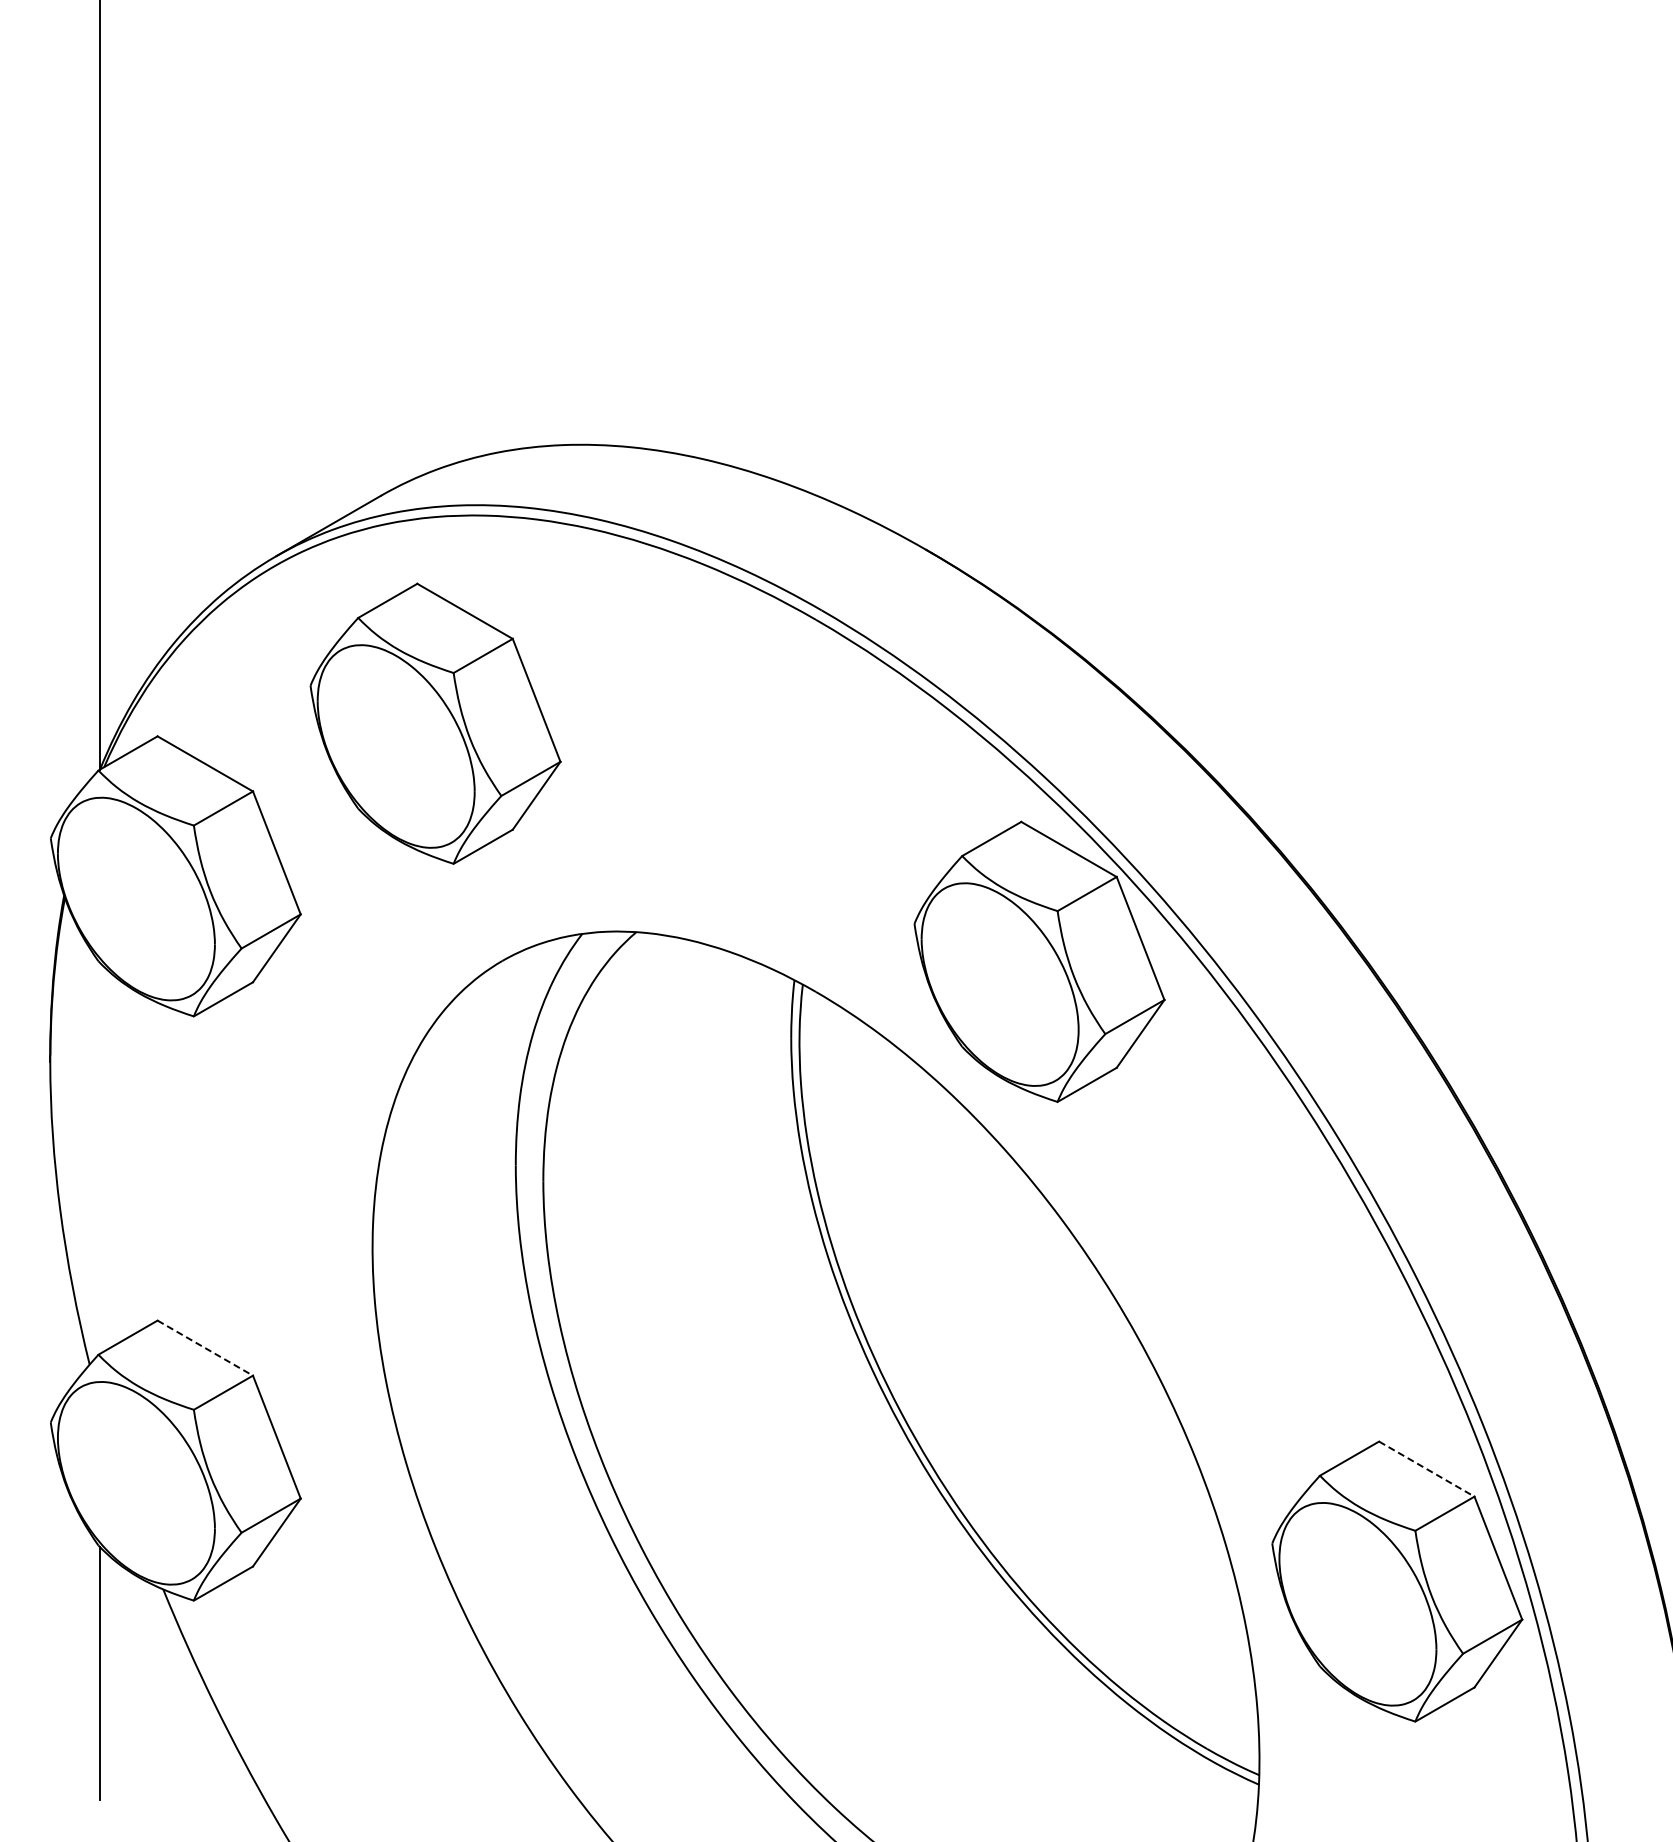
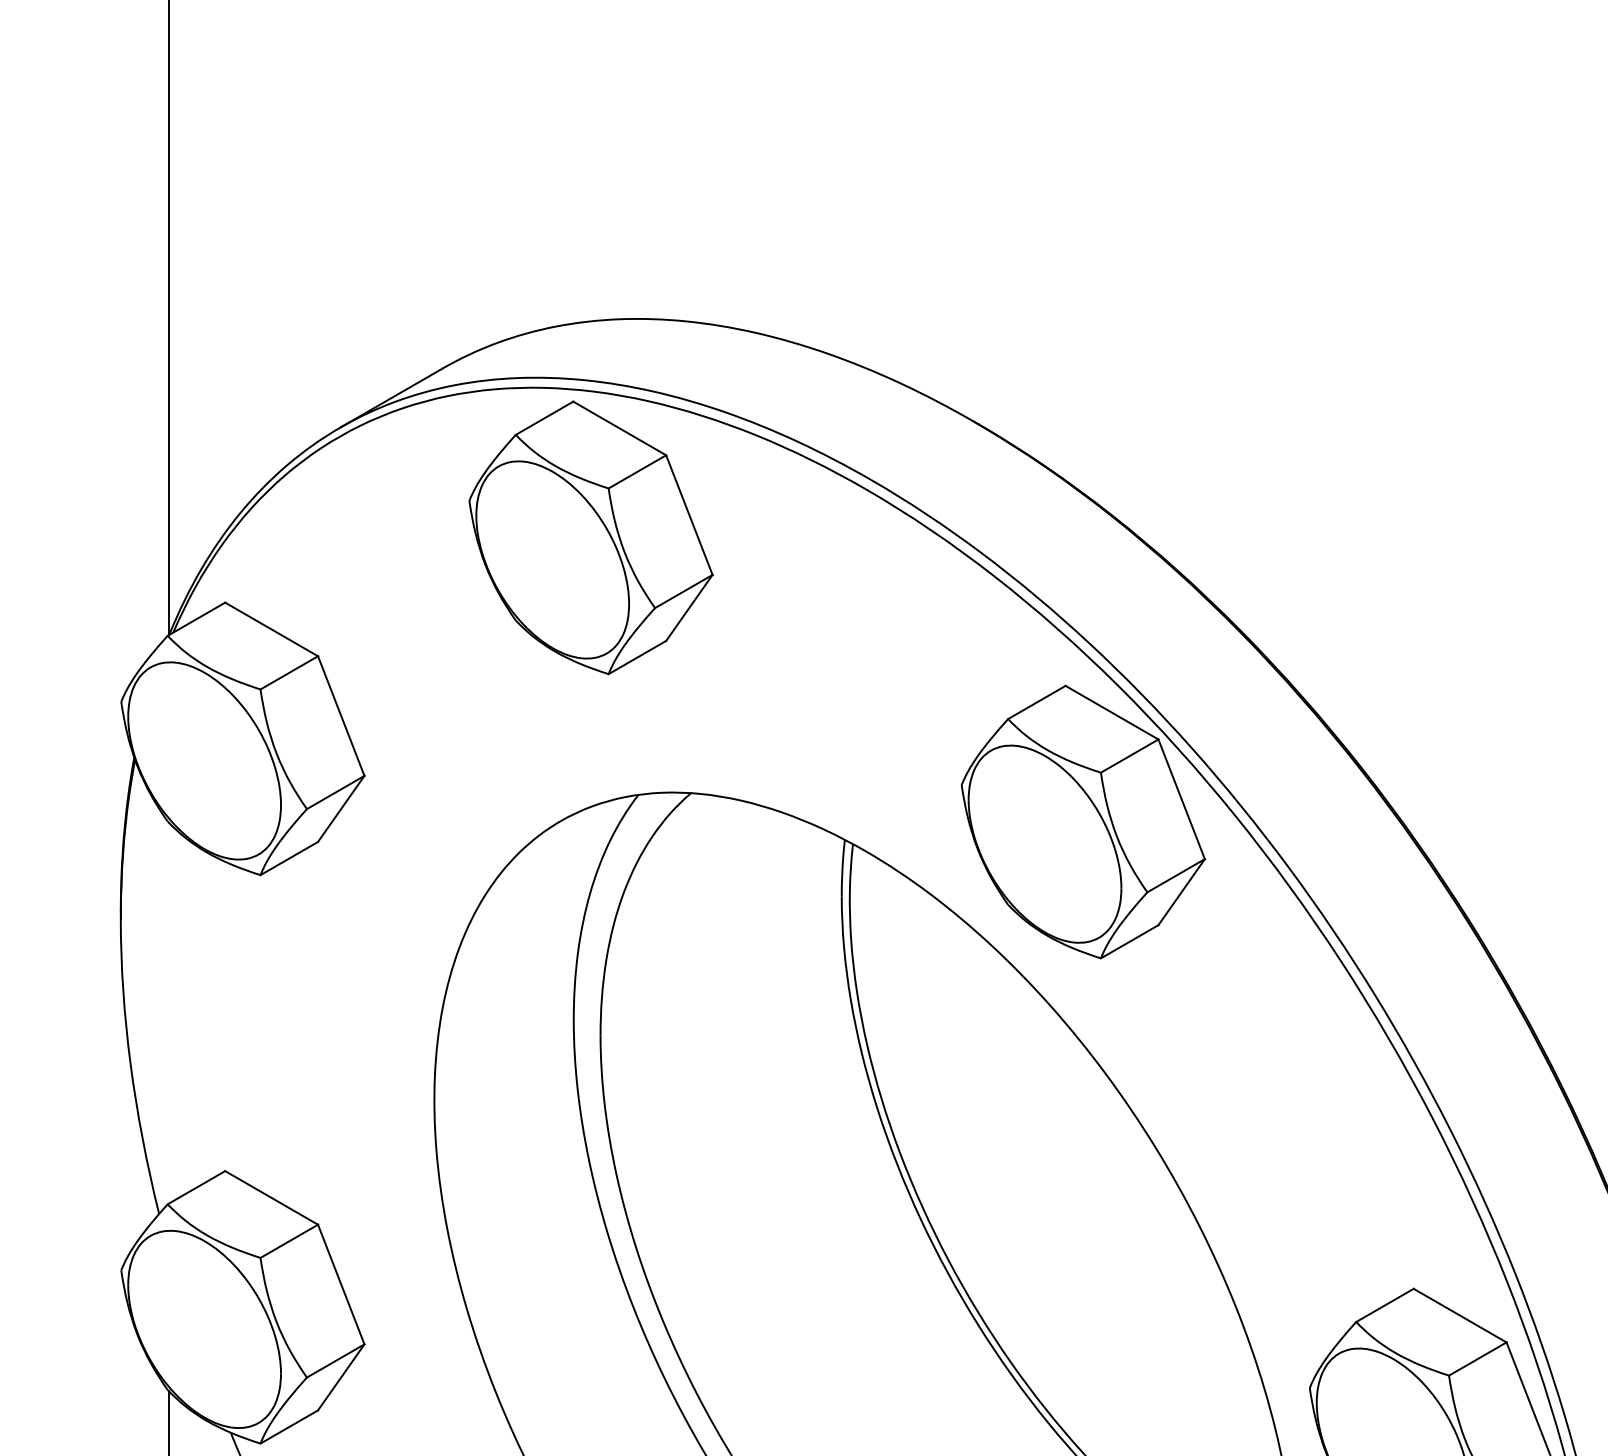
part: (435, 723) -> (590, 537), moved
line: (205, 1348) -> (271, 1198), dashed -> solid
line: (1427, 1469) -> (1460, 1315), dashed -> solid

